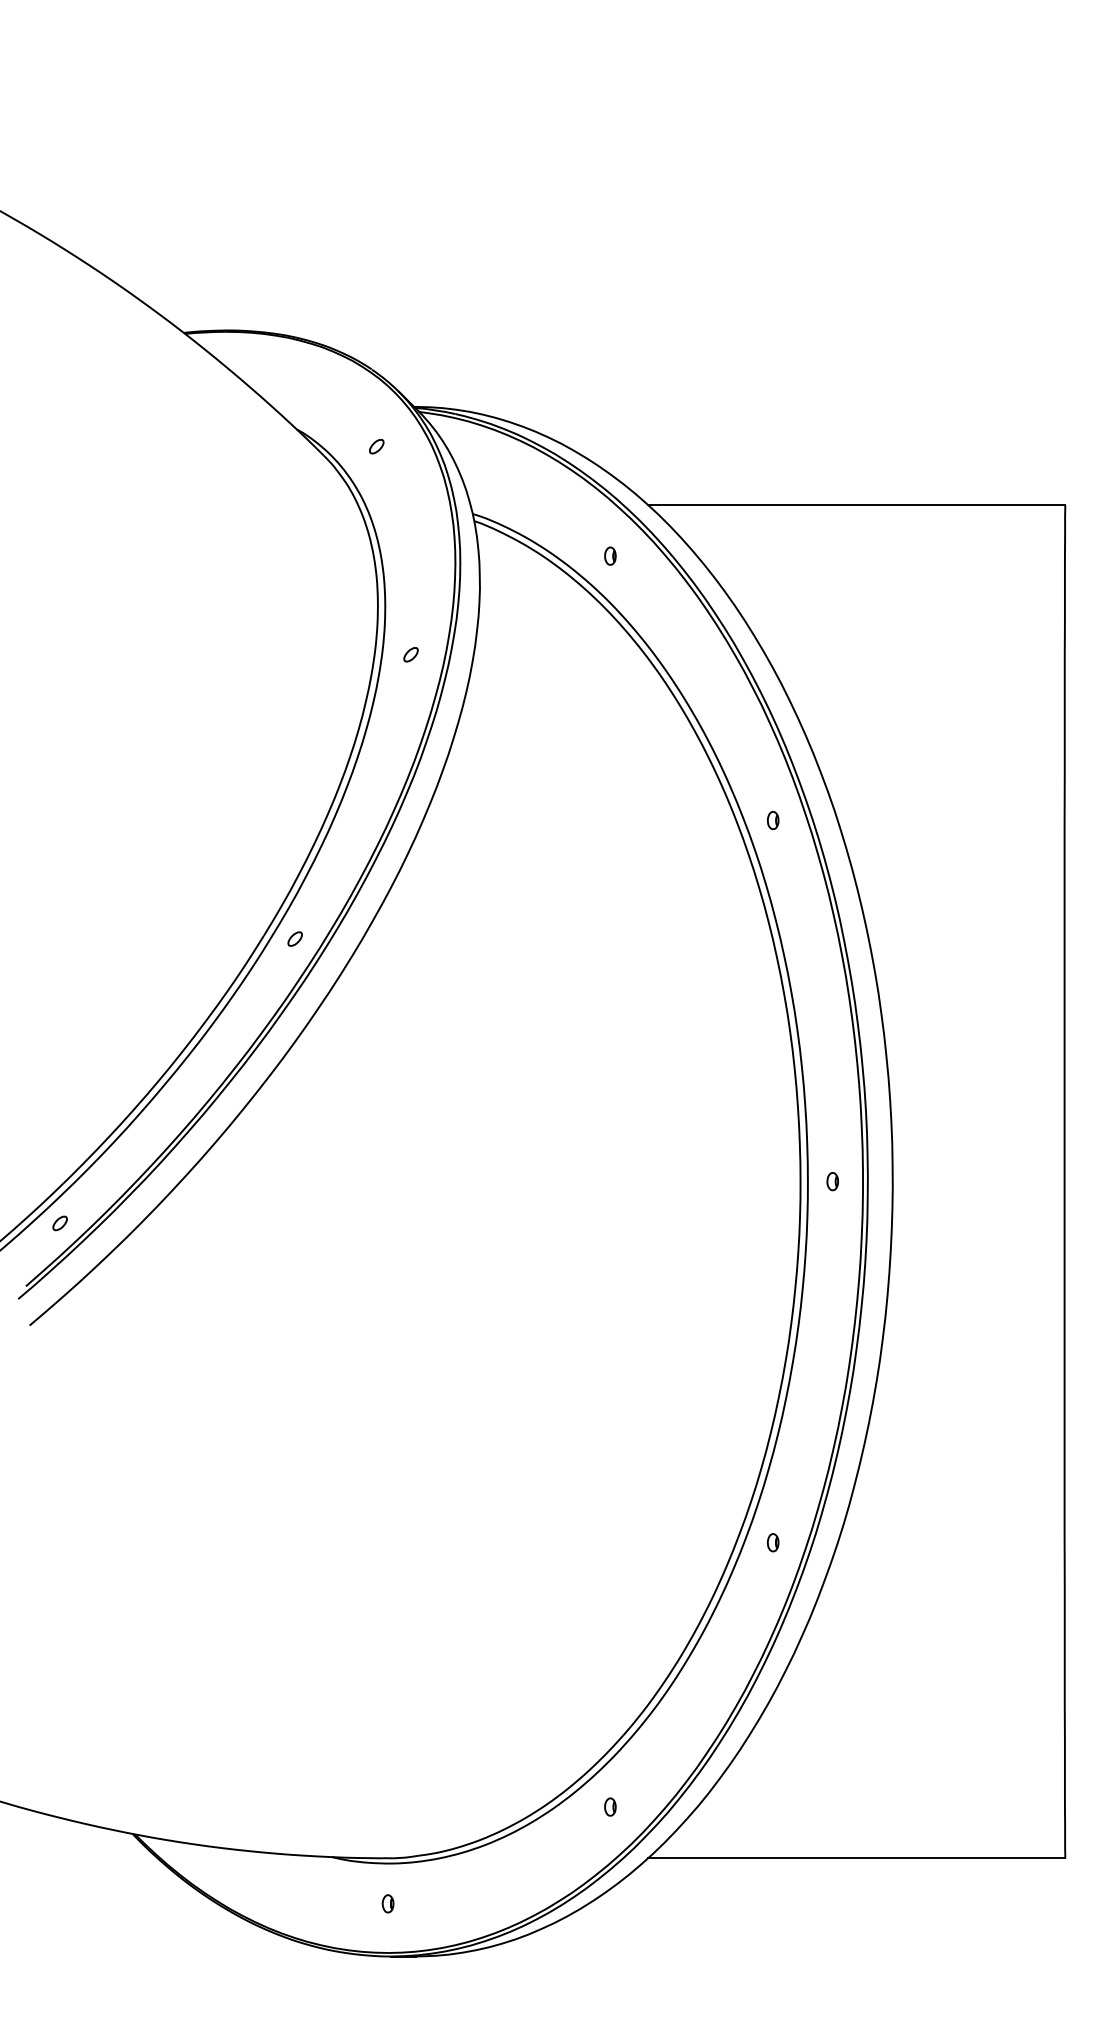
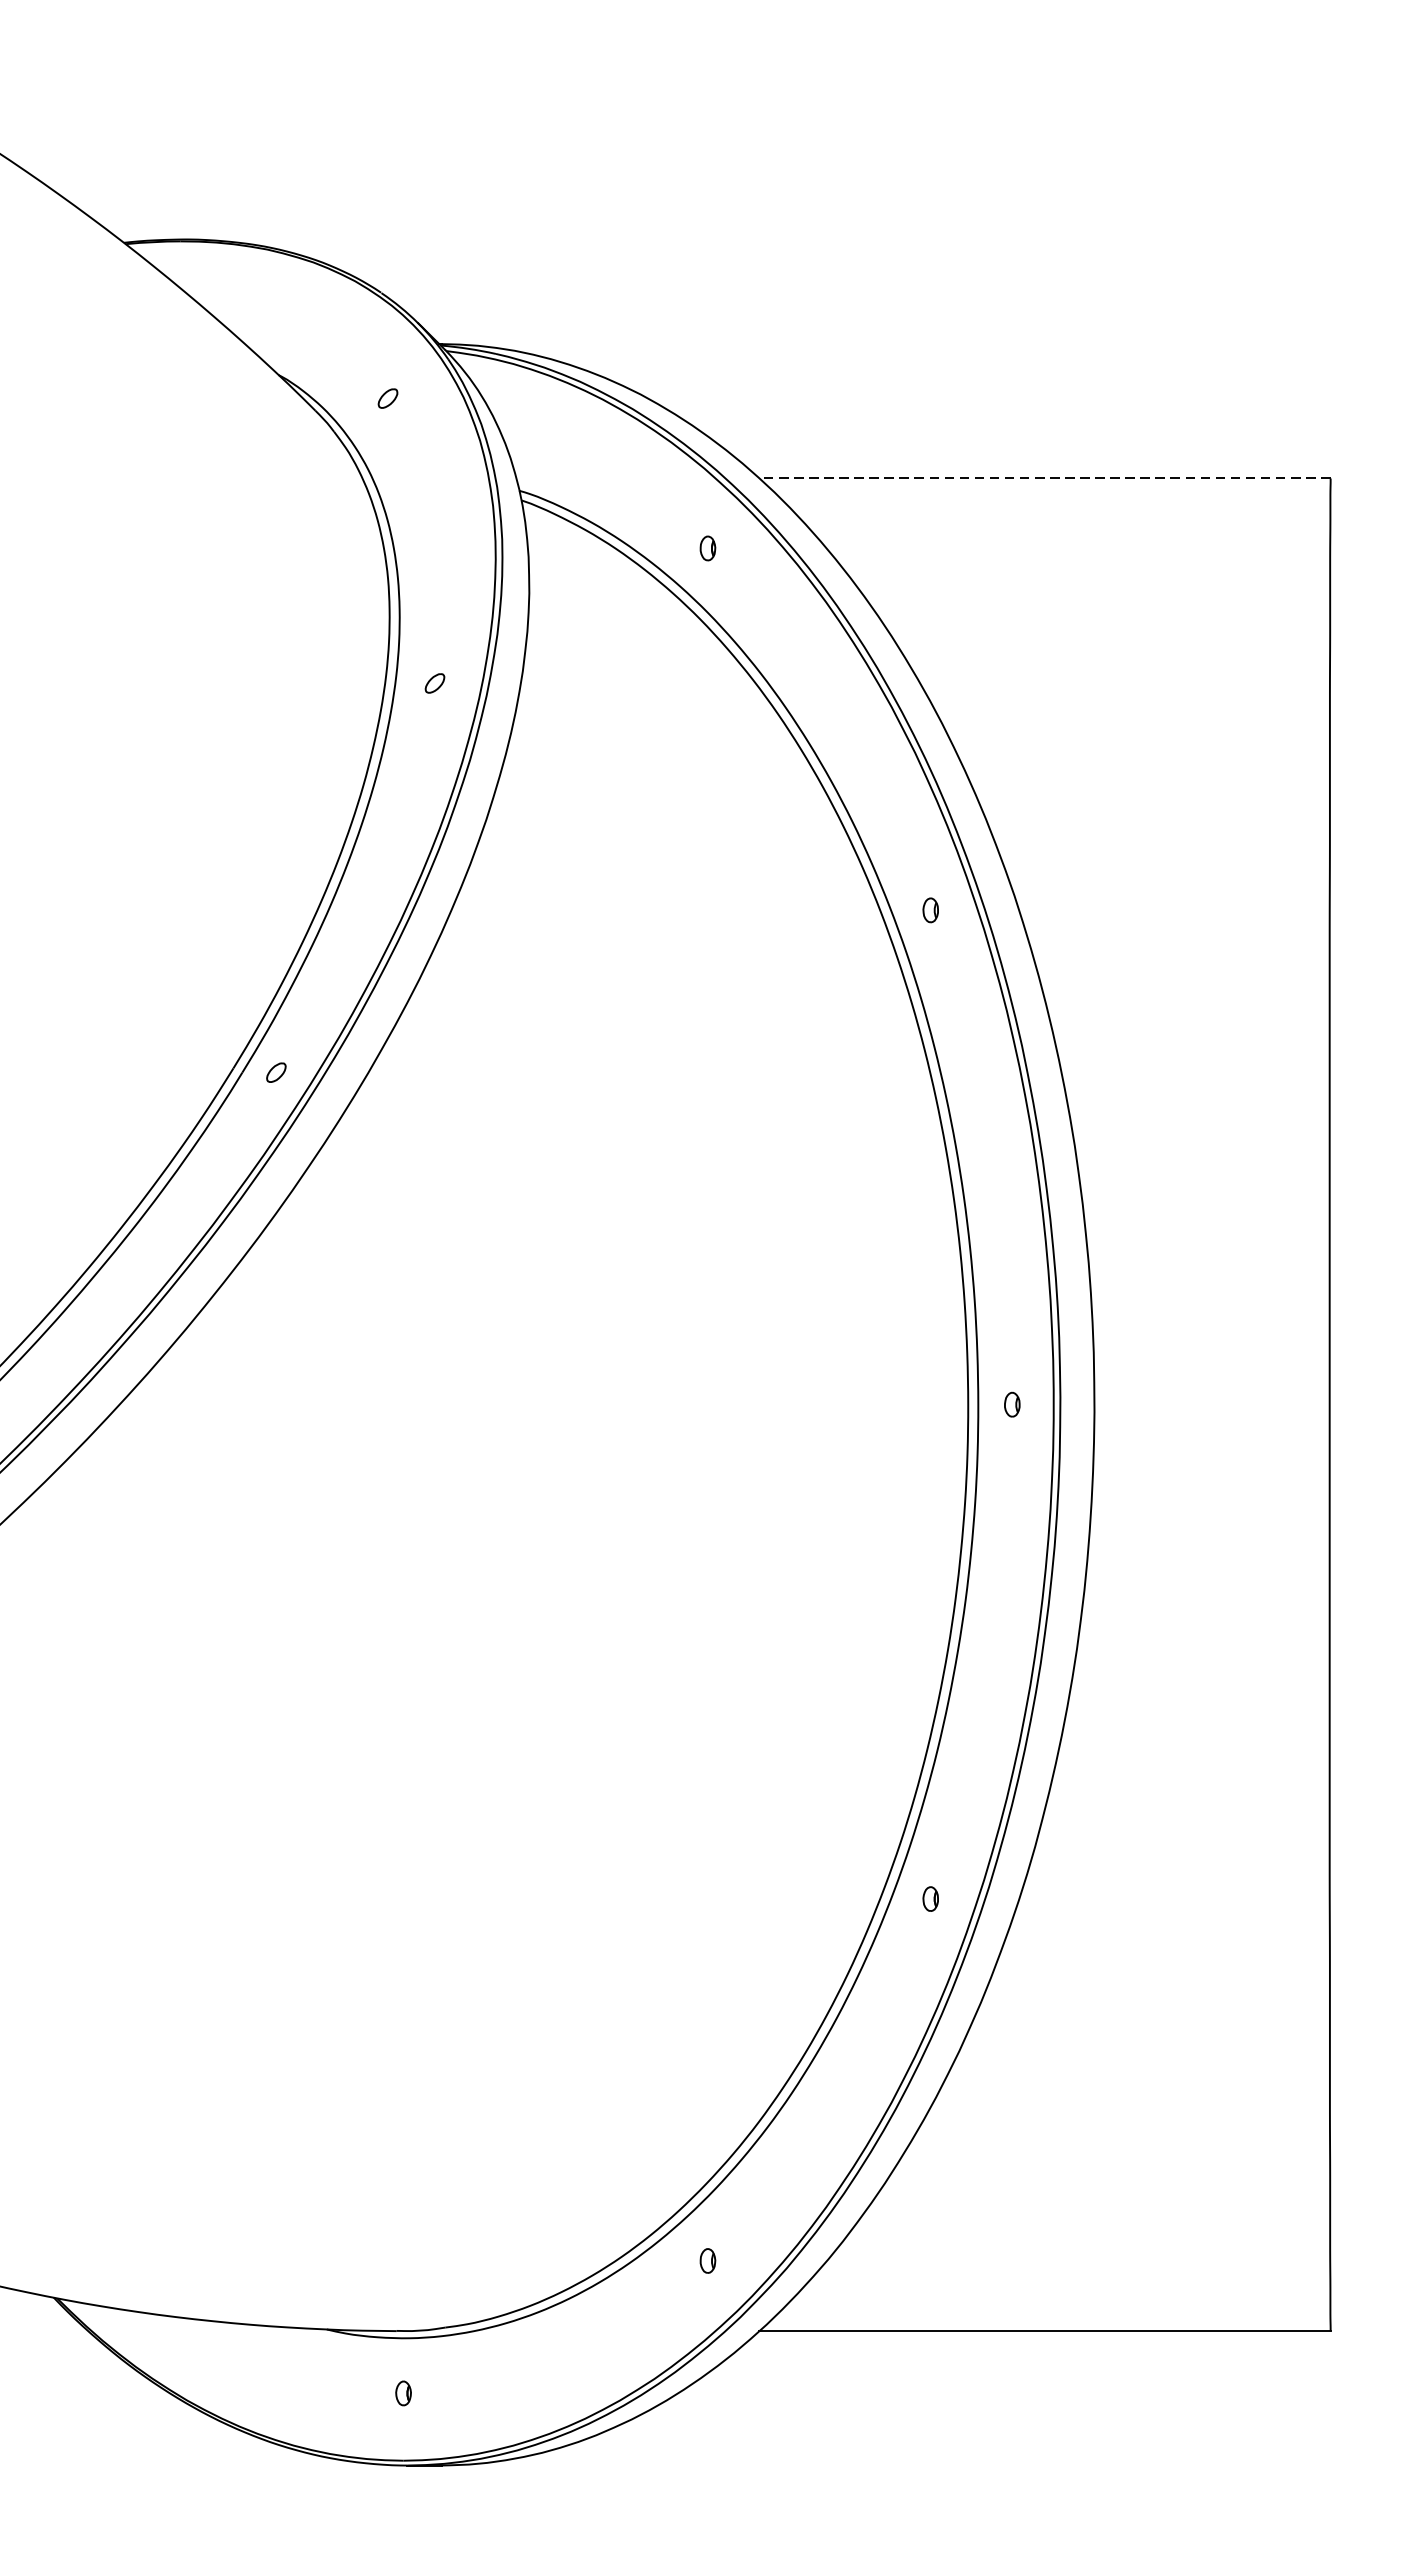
line: (856, 505) -> (1044, 479), solid -> dashed

